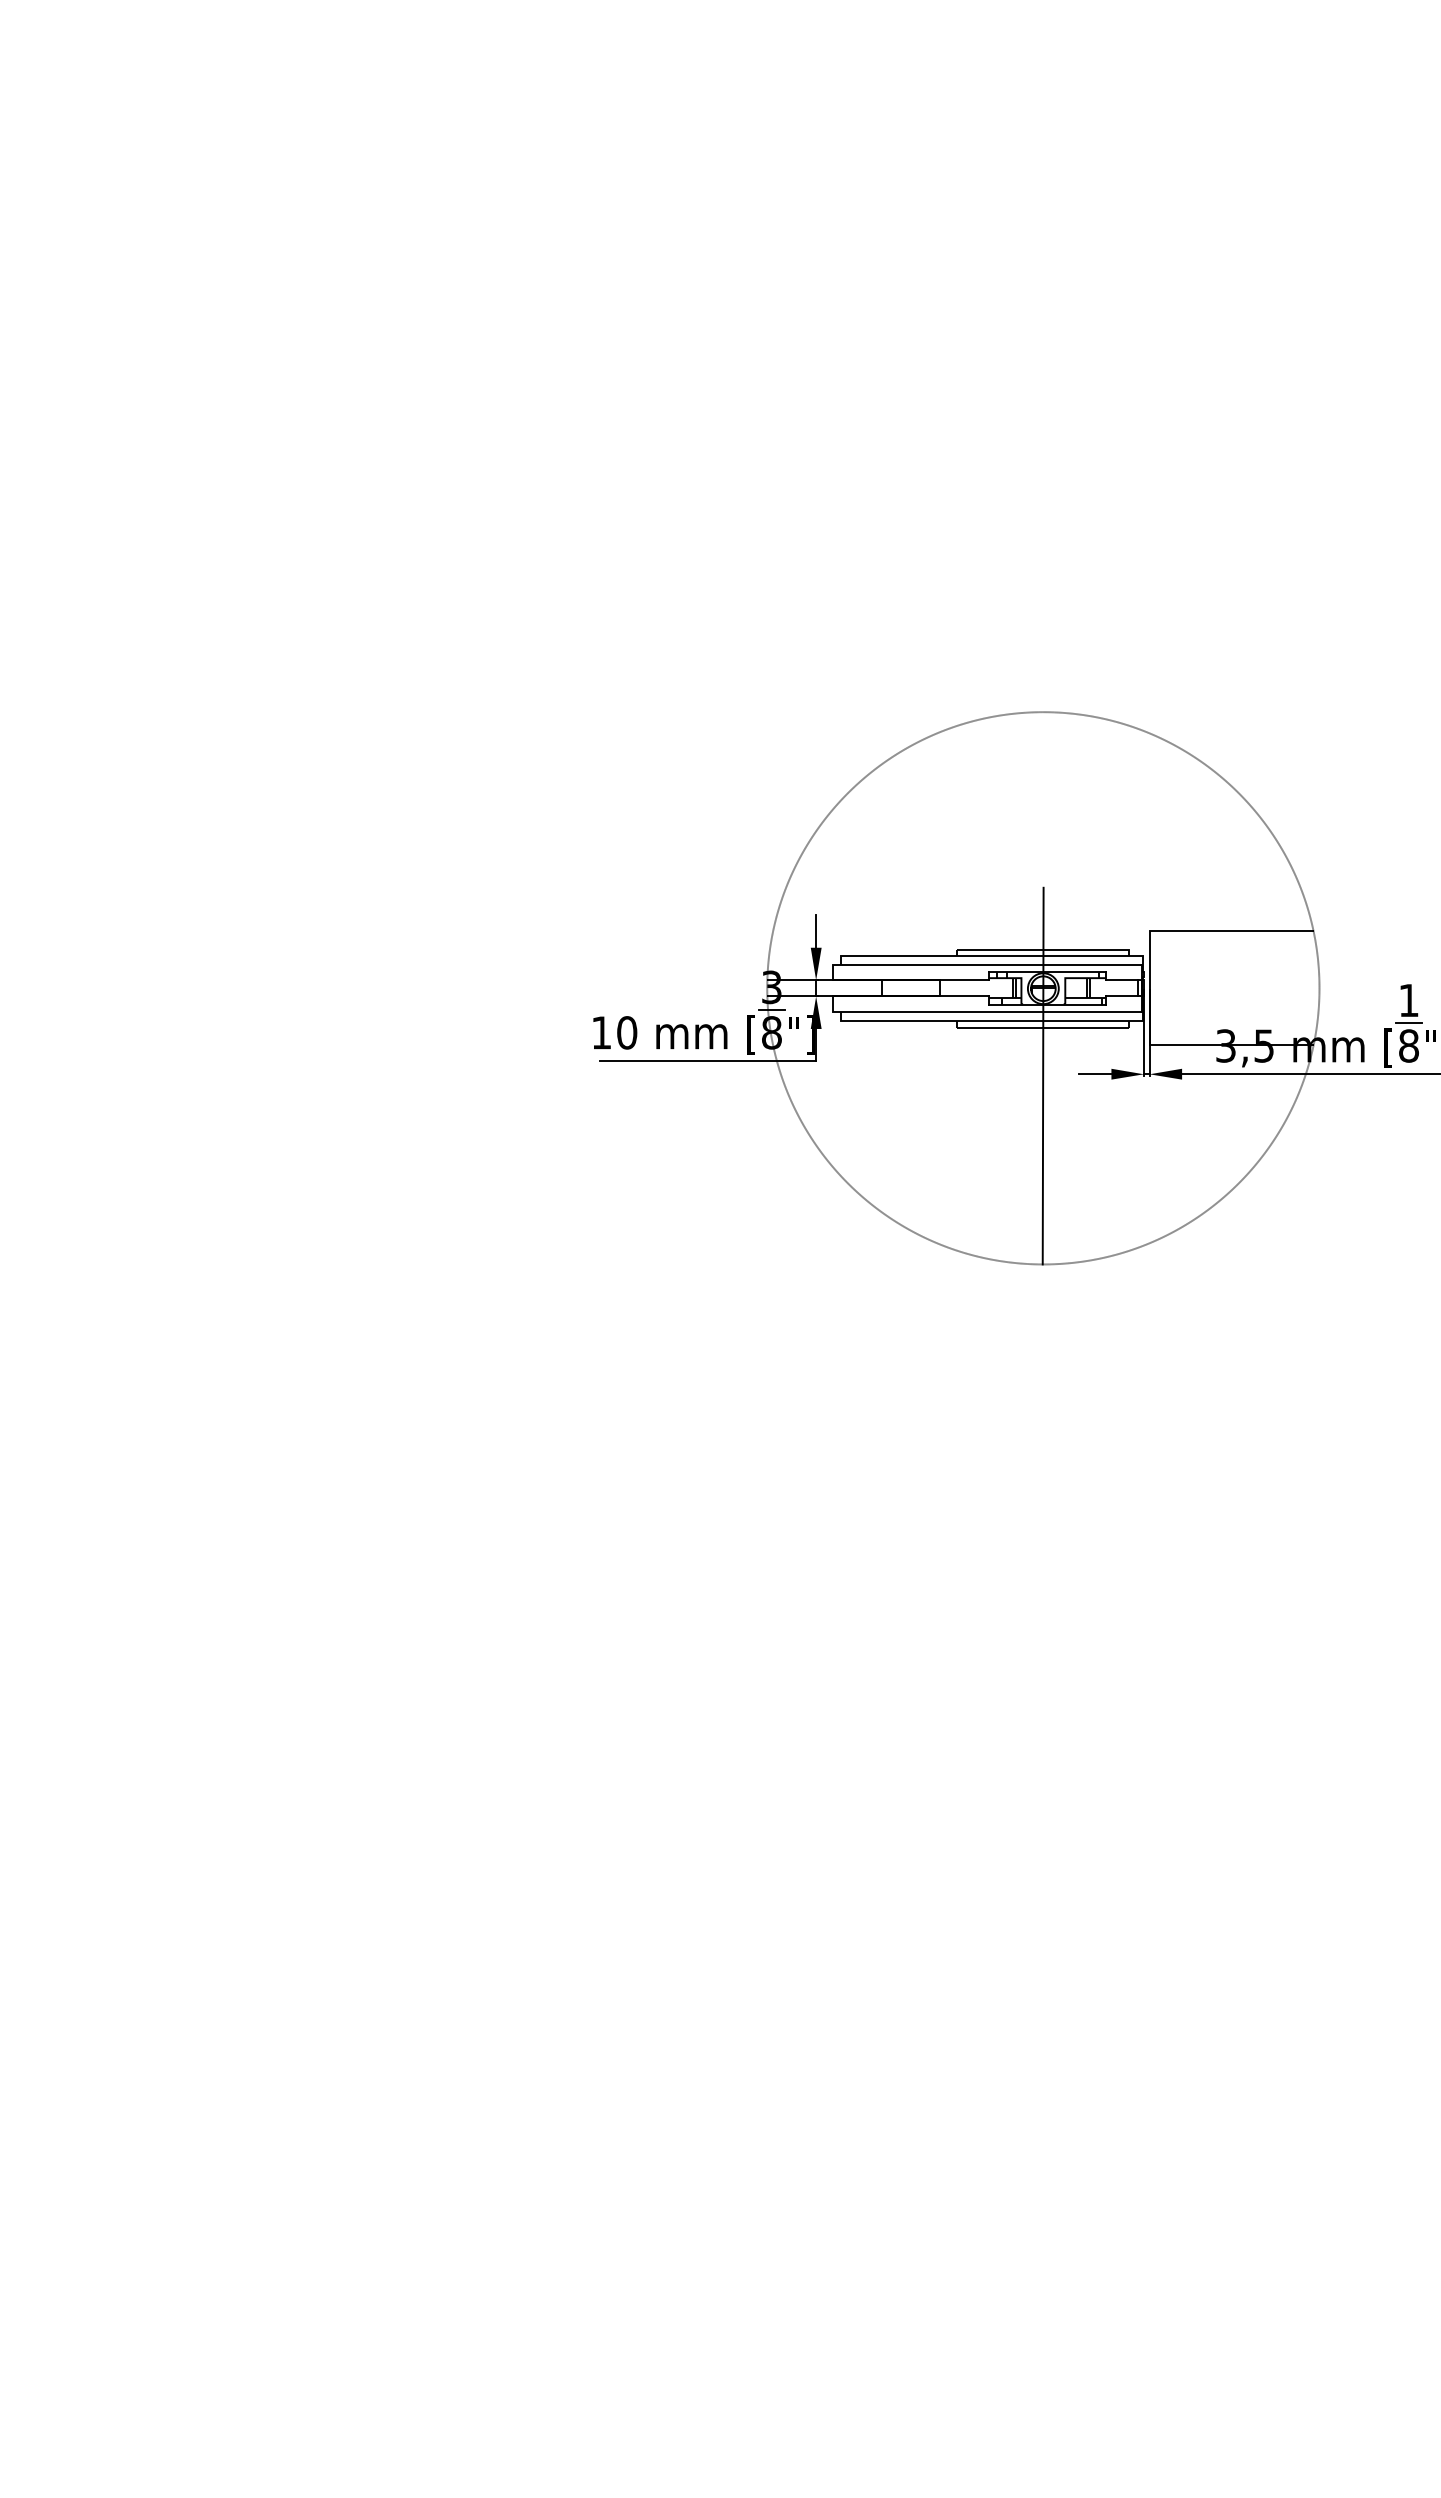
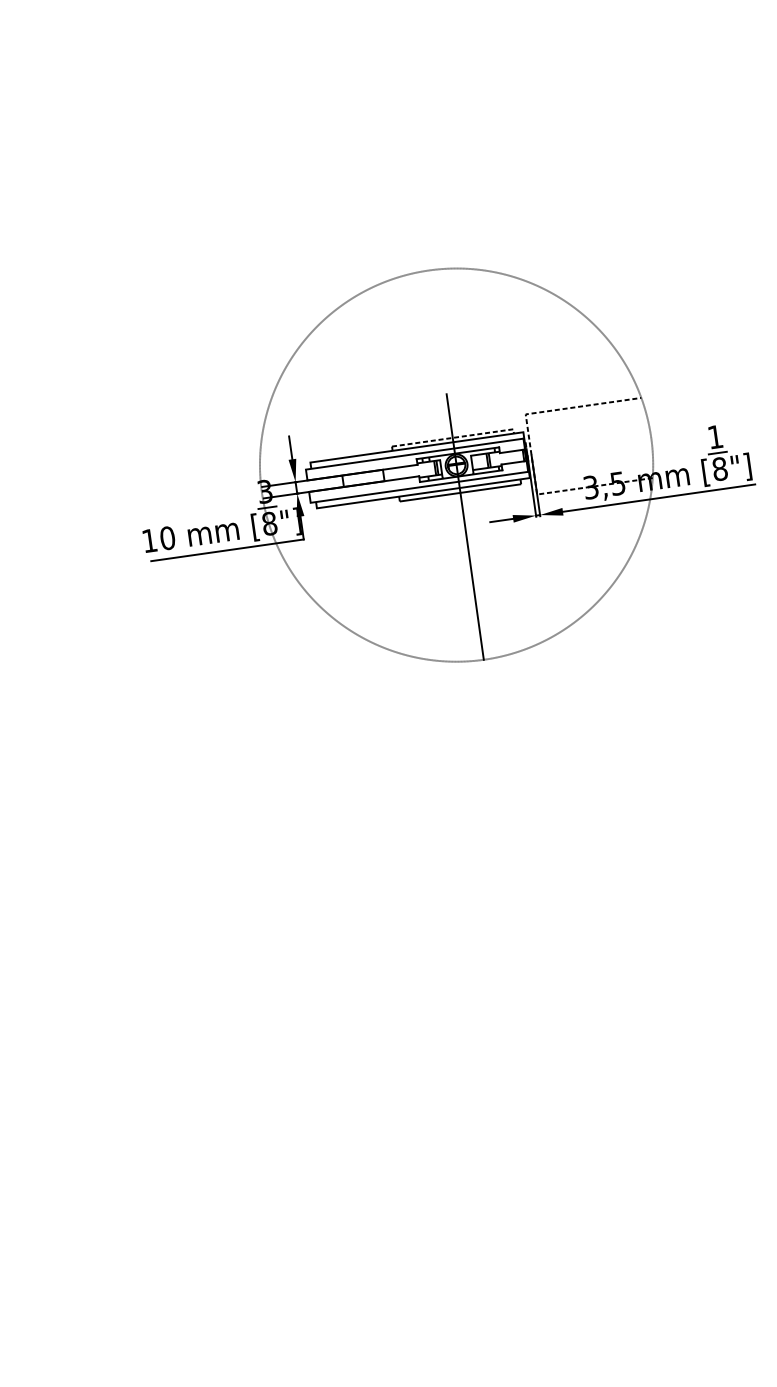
line: (1047, 949) -> (455, 437), solid -> dashed
line: (1149, 988) -> (531, 454), solid -> dashed

